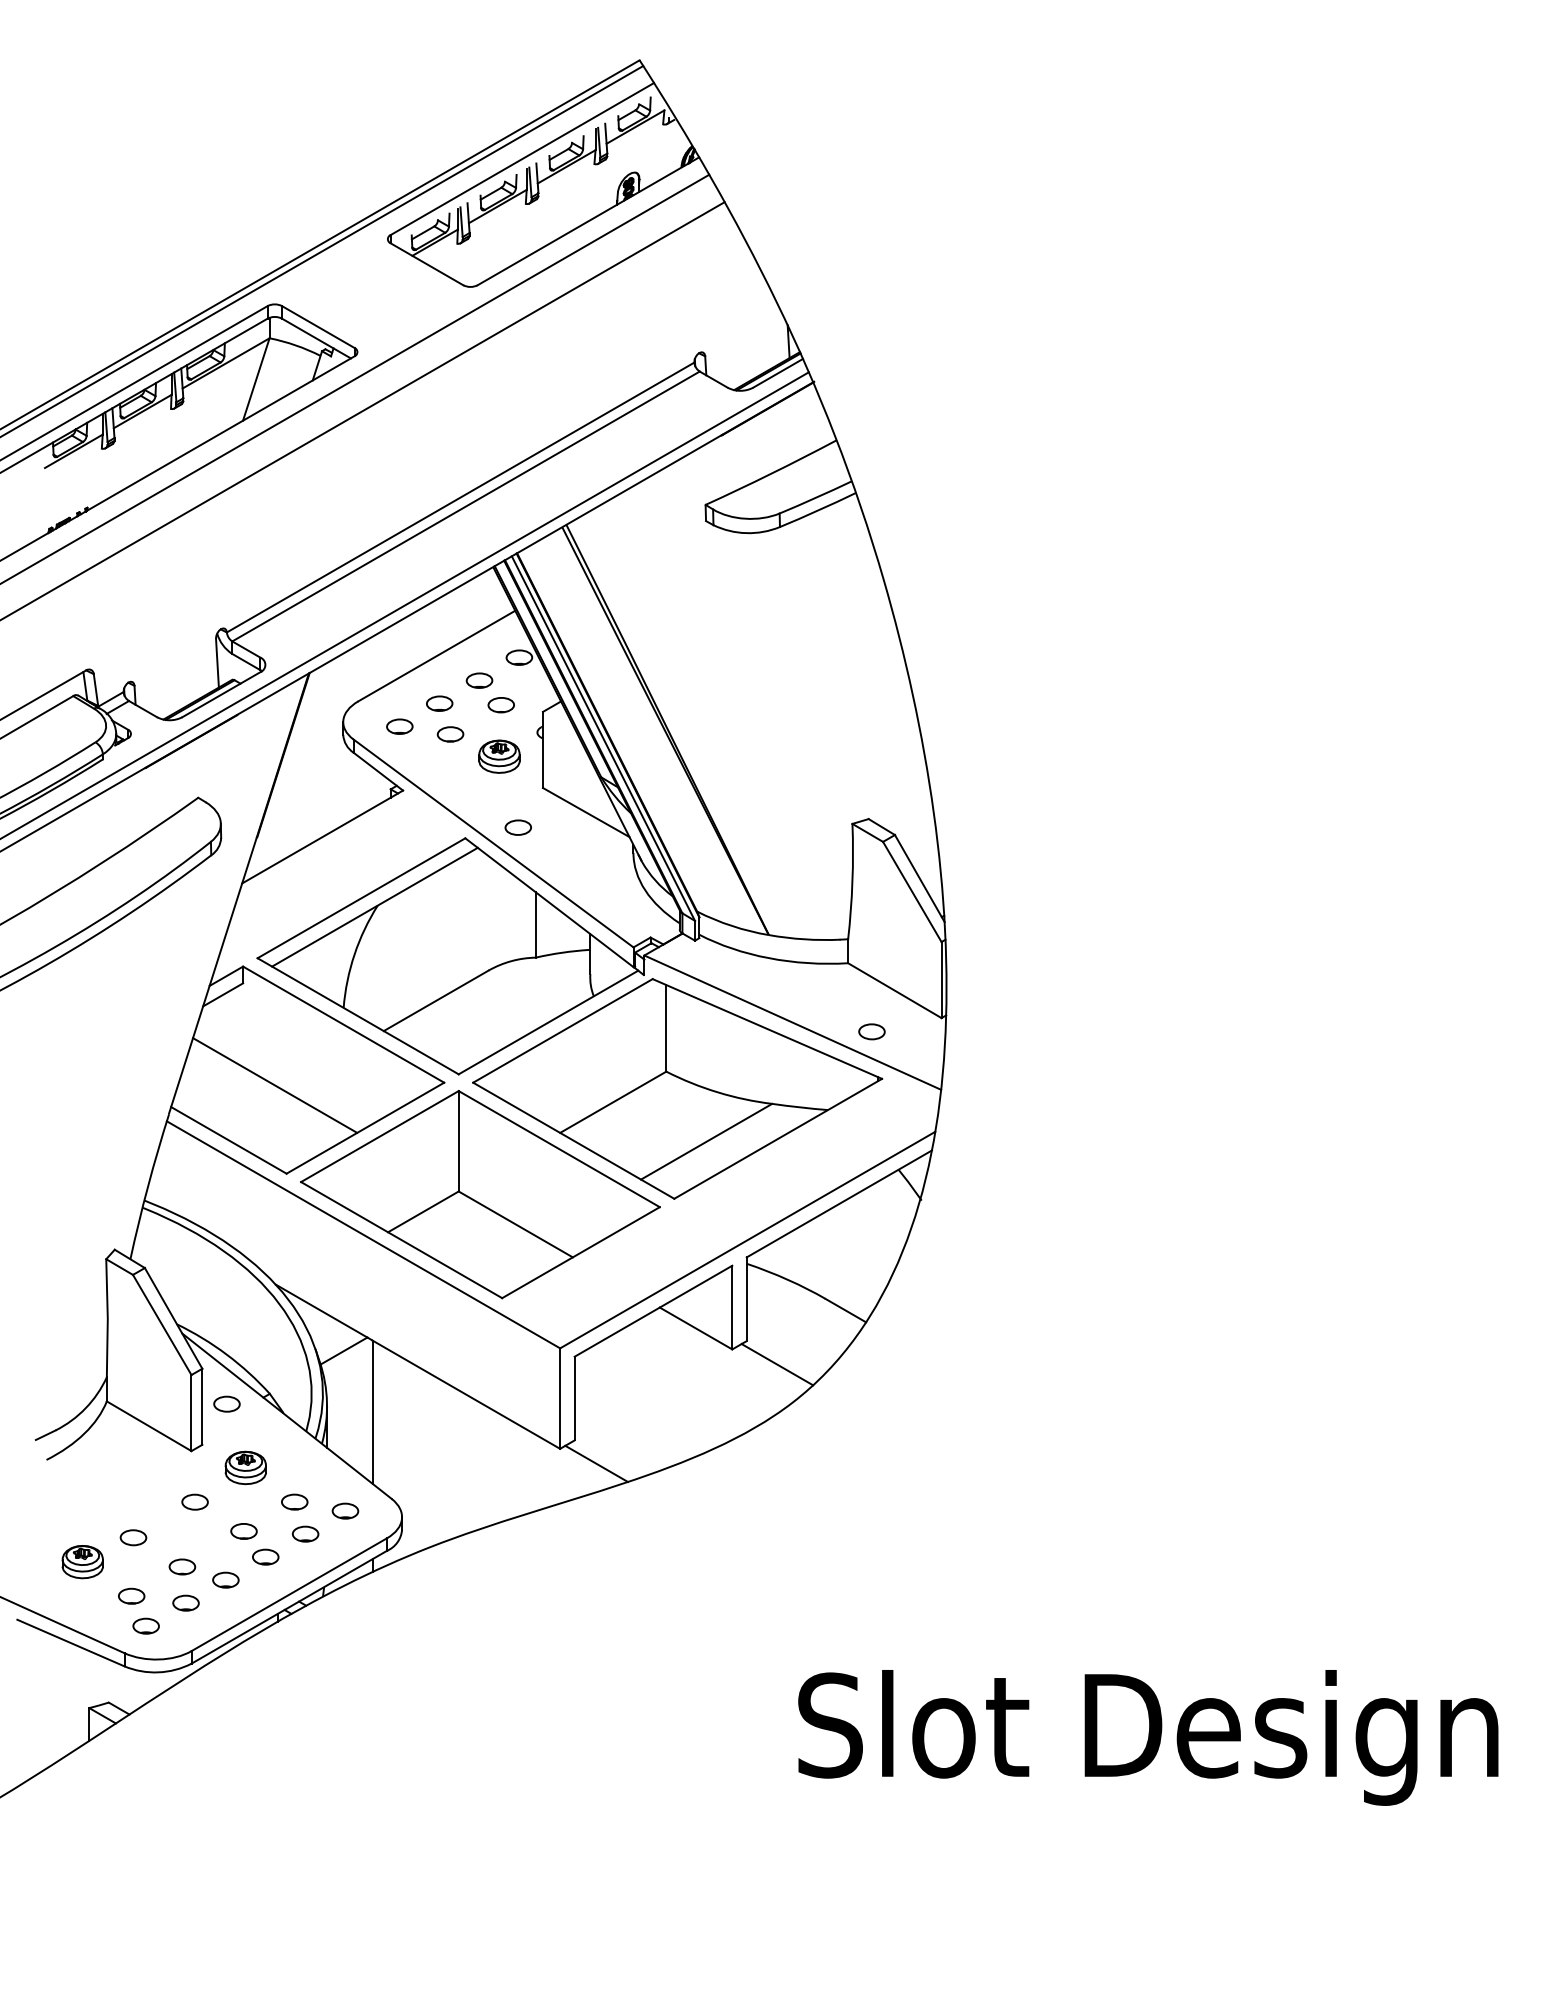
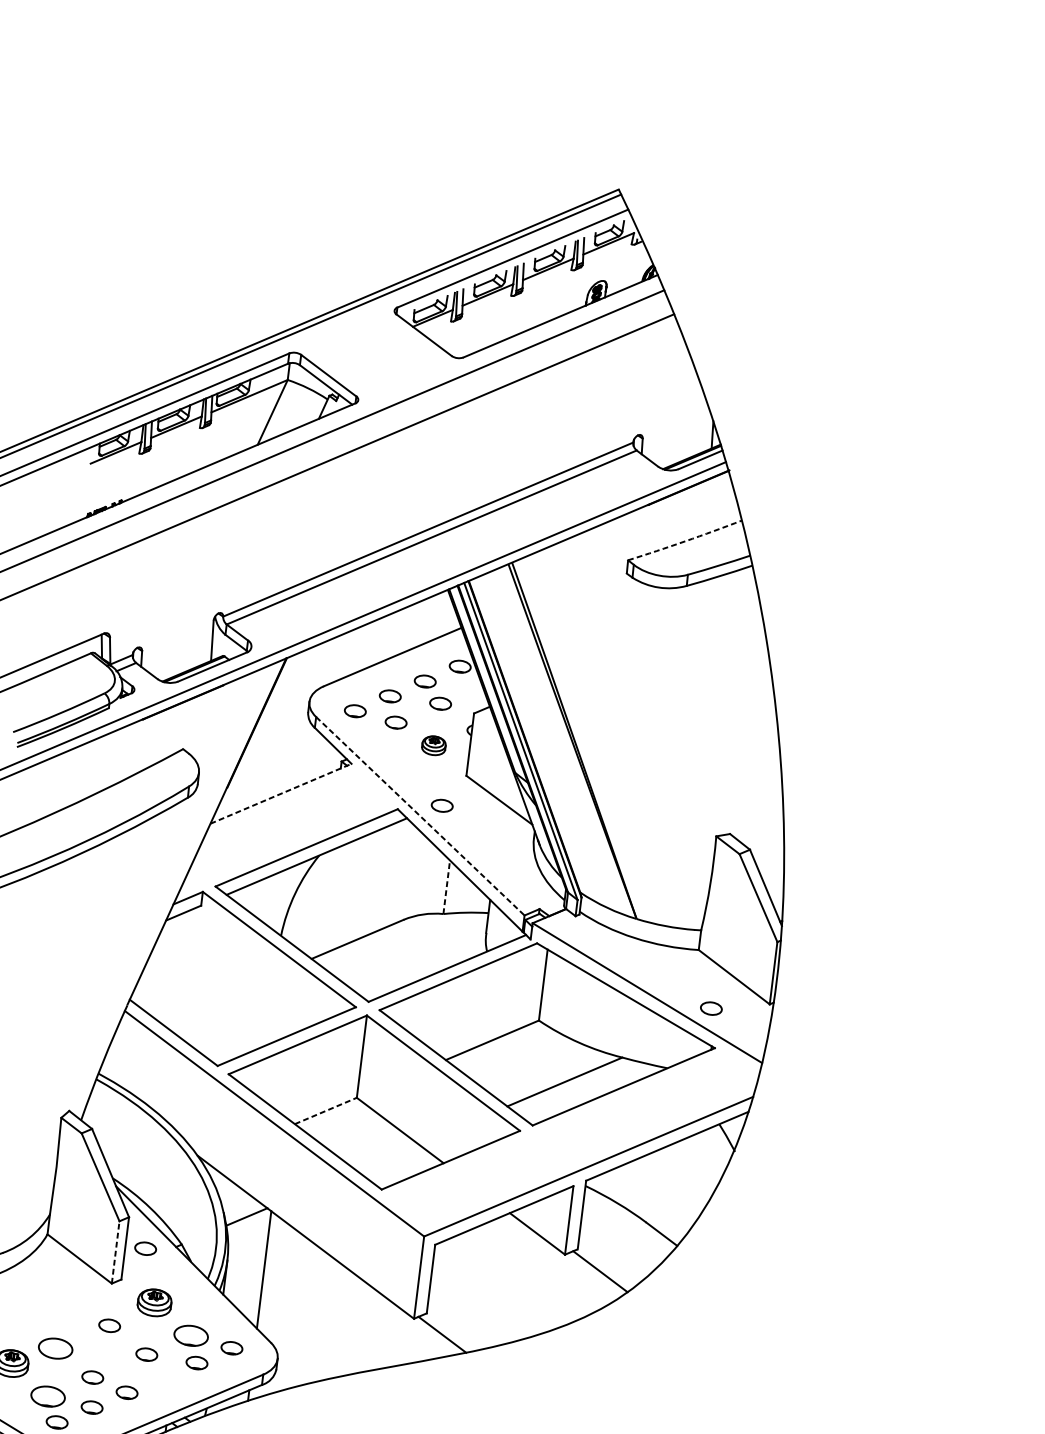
arc: (771, 473) -> (685, 541), solid -> dashed
part: (499, 756) -> (433, 745), size x0.7
line: (322, 837) -> (280, 794), solid -> dashed
line: (493, 843) -> (420, 816), solid -> dashed
line: (535, 924) -> (446, 886), solid -> dashed
line: (275, 1085) -> (217, 992), removed
line: (423, 1211) -> (325, 1110), solid -> dashed
line: (191, 1412) -> (115, 1251), solid -> dashed
part: (294, 1501) -> (191, 1335), size x1.6
part: (133, 1537) -> (55, 1348), size x1.6
part: (265, 1556) -> (161, 1377), removed
part: (131, 1595) -> (48, 1395), size x1.6

